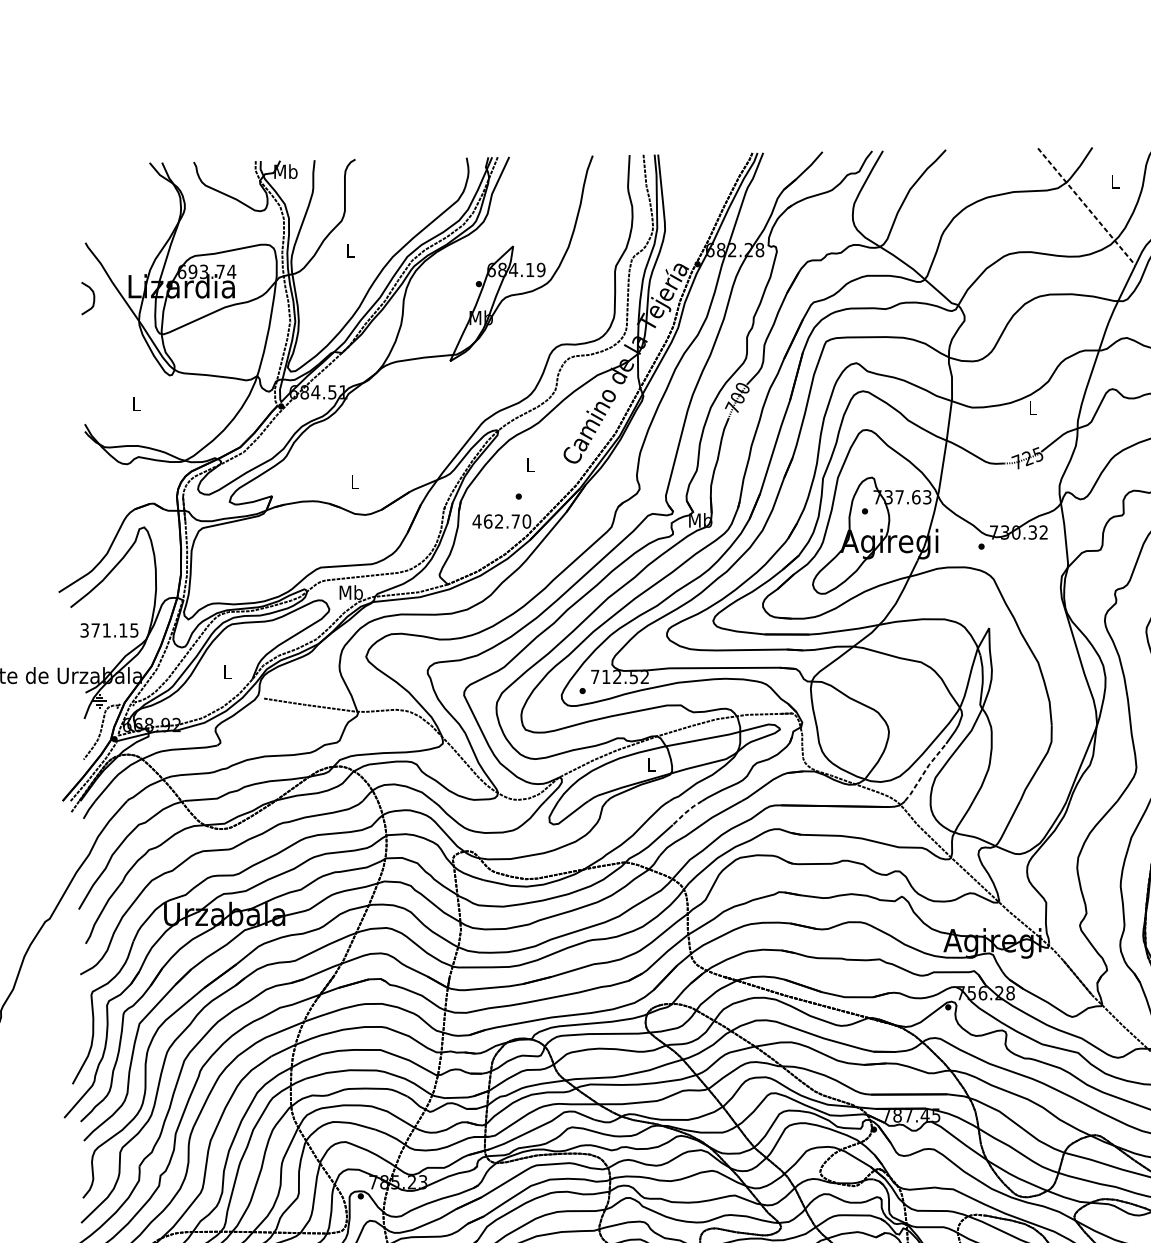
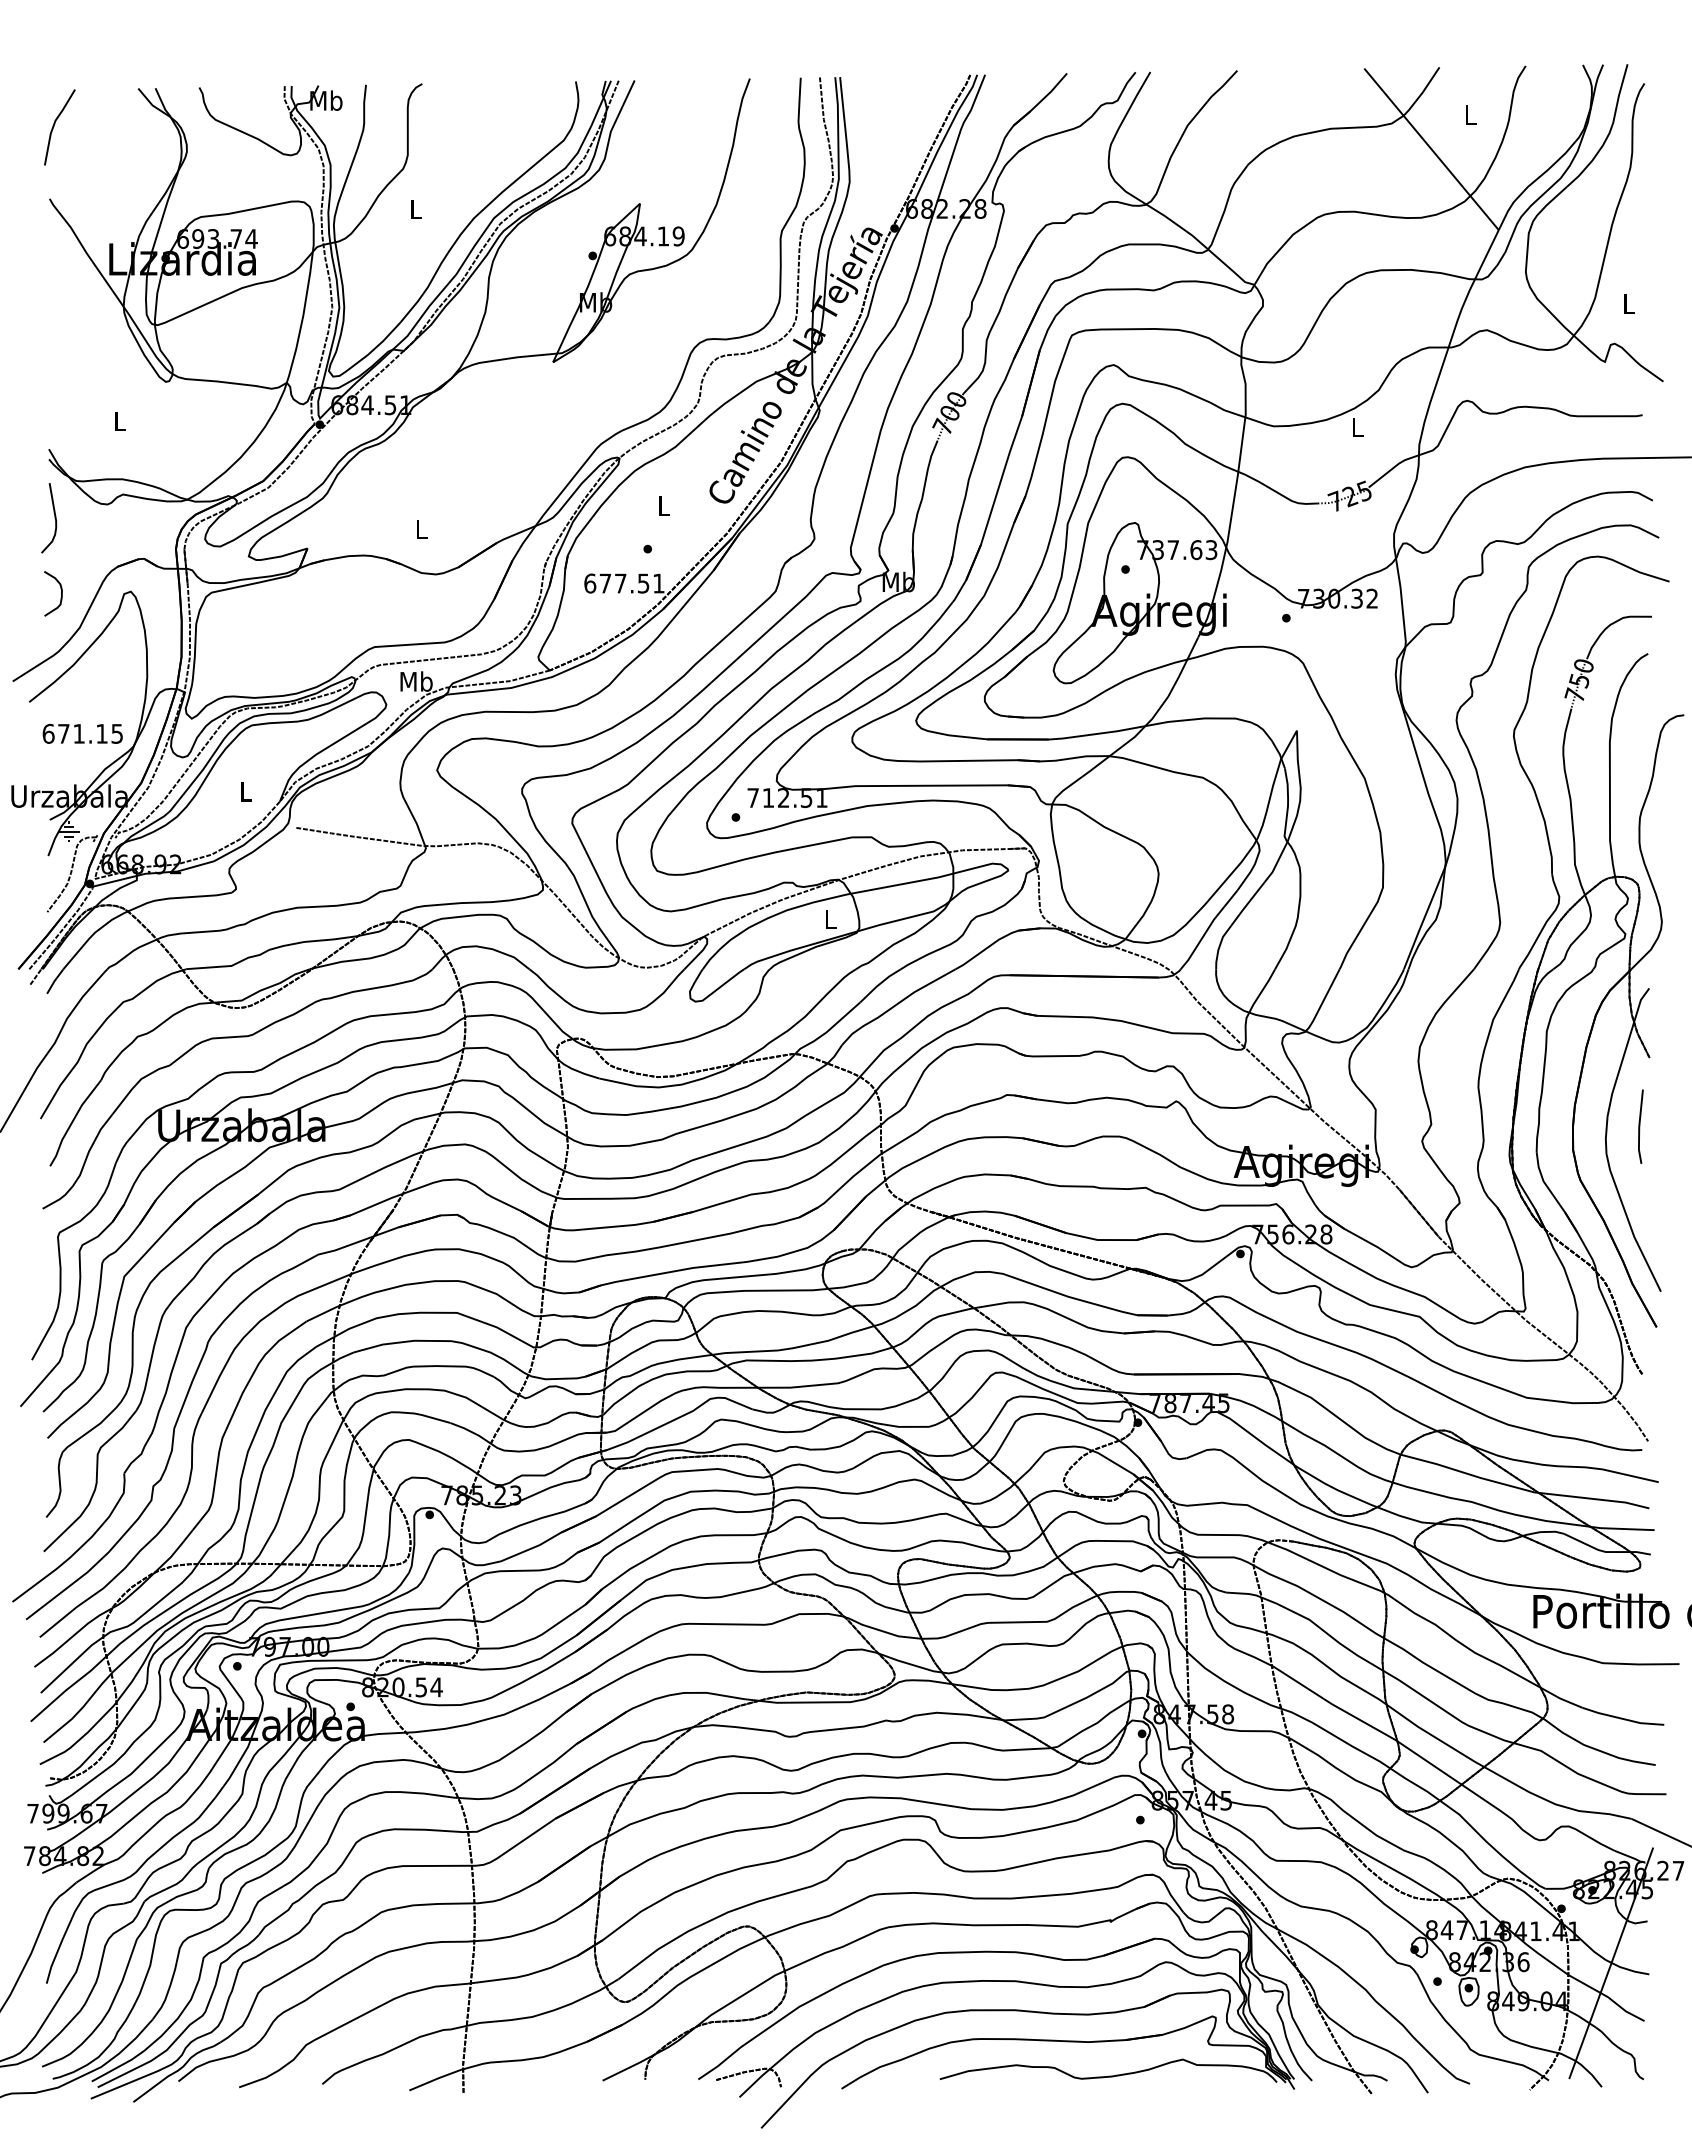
line: (89, 188) -> (55, 124), added
line: (1086, 207) -> (1431, 149), dashed -> solid
curve: (93, 298) -> (61, 593), moved
curve: (88, 474) -> (54, 518), added
text: (501, 521) -> (623, 583), 462.70 -> 677.51
text: (84, 630) -> (48, 733), 371.15 -> 671.15
text: (644, 676) -> (821, 797), 712.52 -> 712.51
line: (925, 771) -> (1208, 928), dashed -> solid
line: (686, 812) -> (879, 984), dashed -> solid

